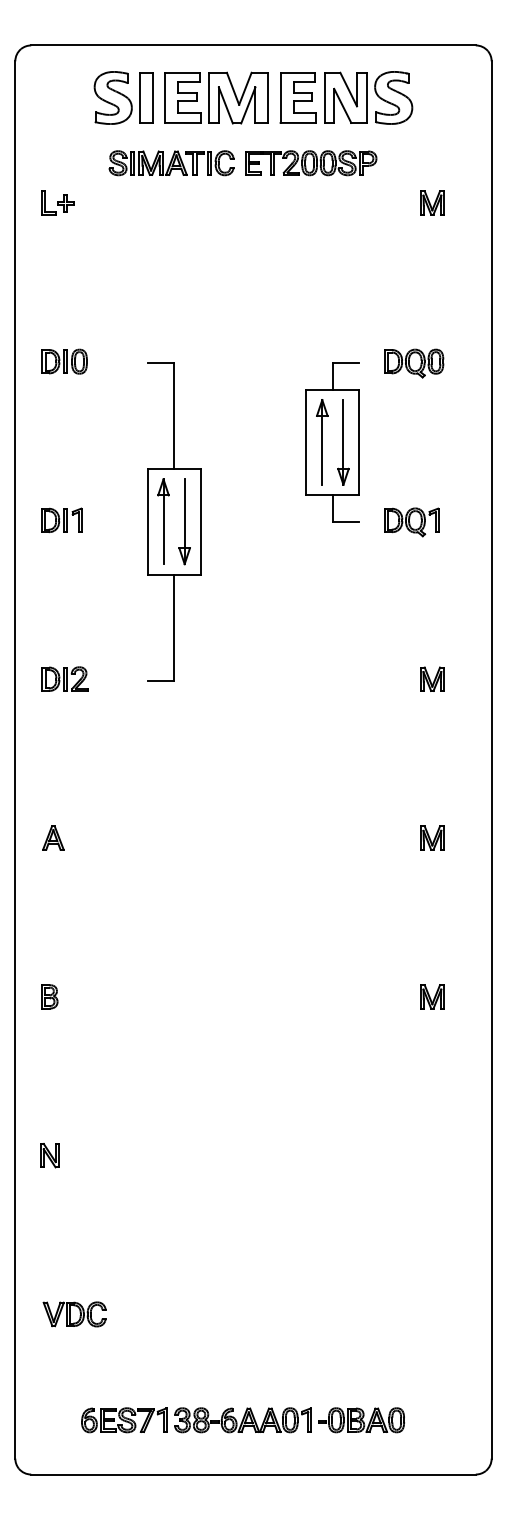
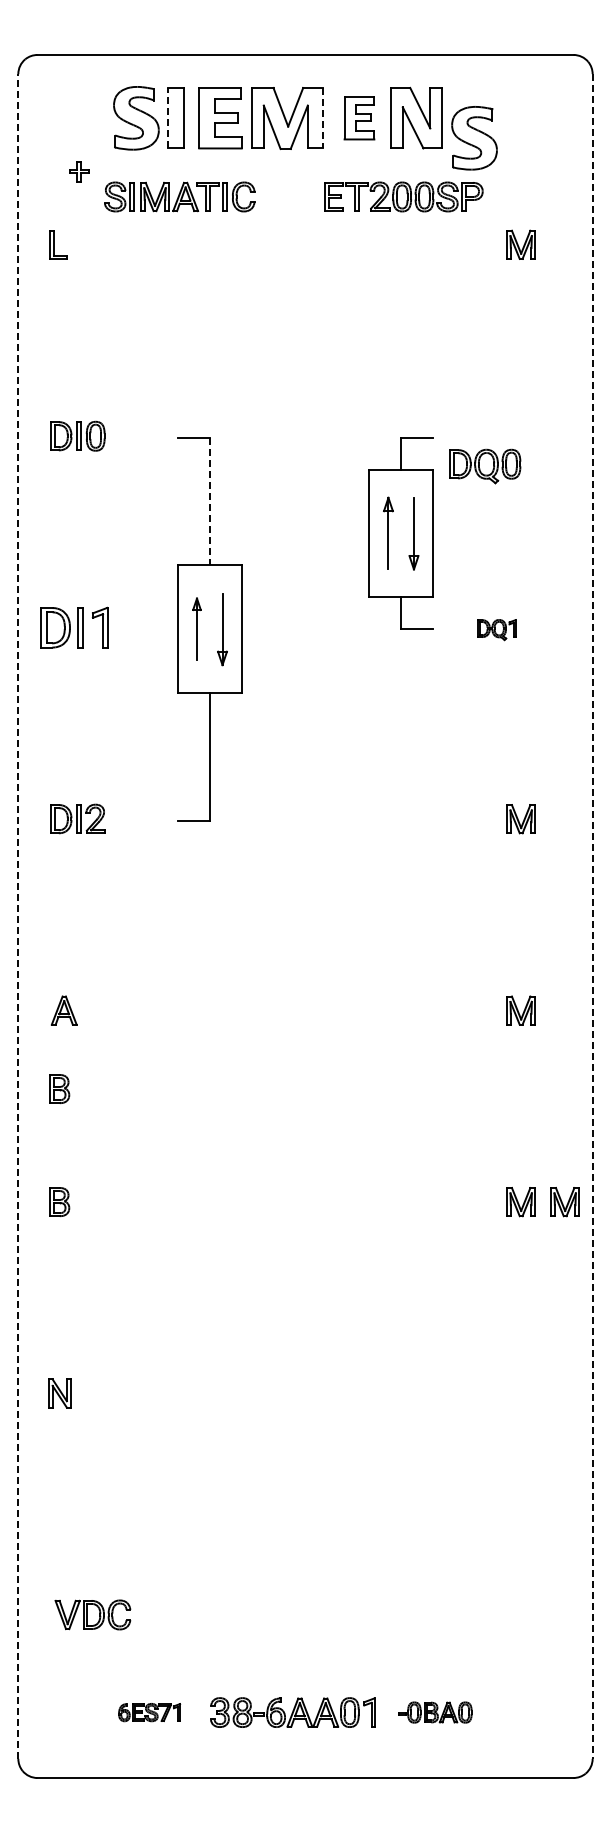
line: (139, 97) -> (168, 117), solid -> dashed
line: (268, 98) -> (323, 118), solid -> dashed
part: (298, 98) -> (359, 118), size x0.7
part: (393, 98) -> (474, 138), moved
part: (171, 162) -> (179, 196), moved
part: (310, 162) -> (403, 196), moved
part: (66, 203) -> (79, 171), moved
part: (414, 363) -> (485, 466), moved
line: (173, 415) -> (209, 501), solid -> dashed
part: (322, 442) -> (388, 533), size x0.7
part: (343, 442) -> (413, 533), size x0.7
part: (61, 520) -> (74, 627), size x1.4
part: (163, 521) -> (196, 628), size x0.6
part: (184, 521) -> (222, 629), size x0.7
part: (411, 521) -> (496, 629), size x0.6
line: (15, 759) -> (18, 915), solid -> dashed
line: (491, 760) -> (592, 916), solid -> dashed
part: (49, 902) -> (59, 1088), added
part: (468, 997) -> (564, 1202), added
part: (74, 1314) -> (92, 1614), moved
part: (124, 1420) -> (149, 1712), size x0.6
part: (361, 1420) -> (435, 1712), size x0.7

